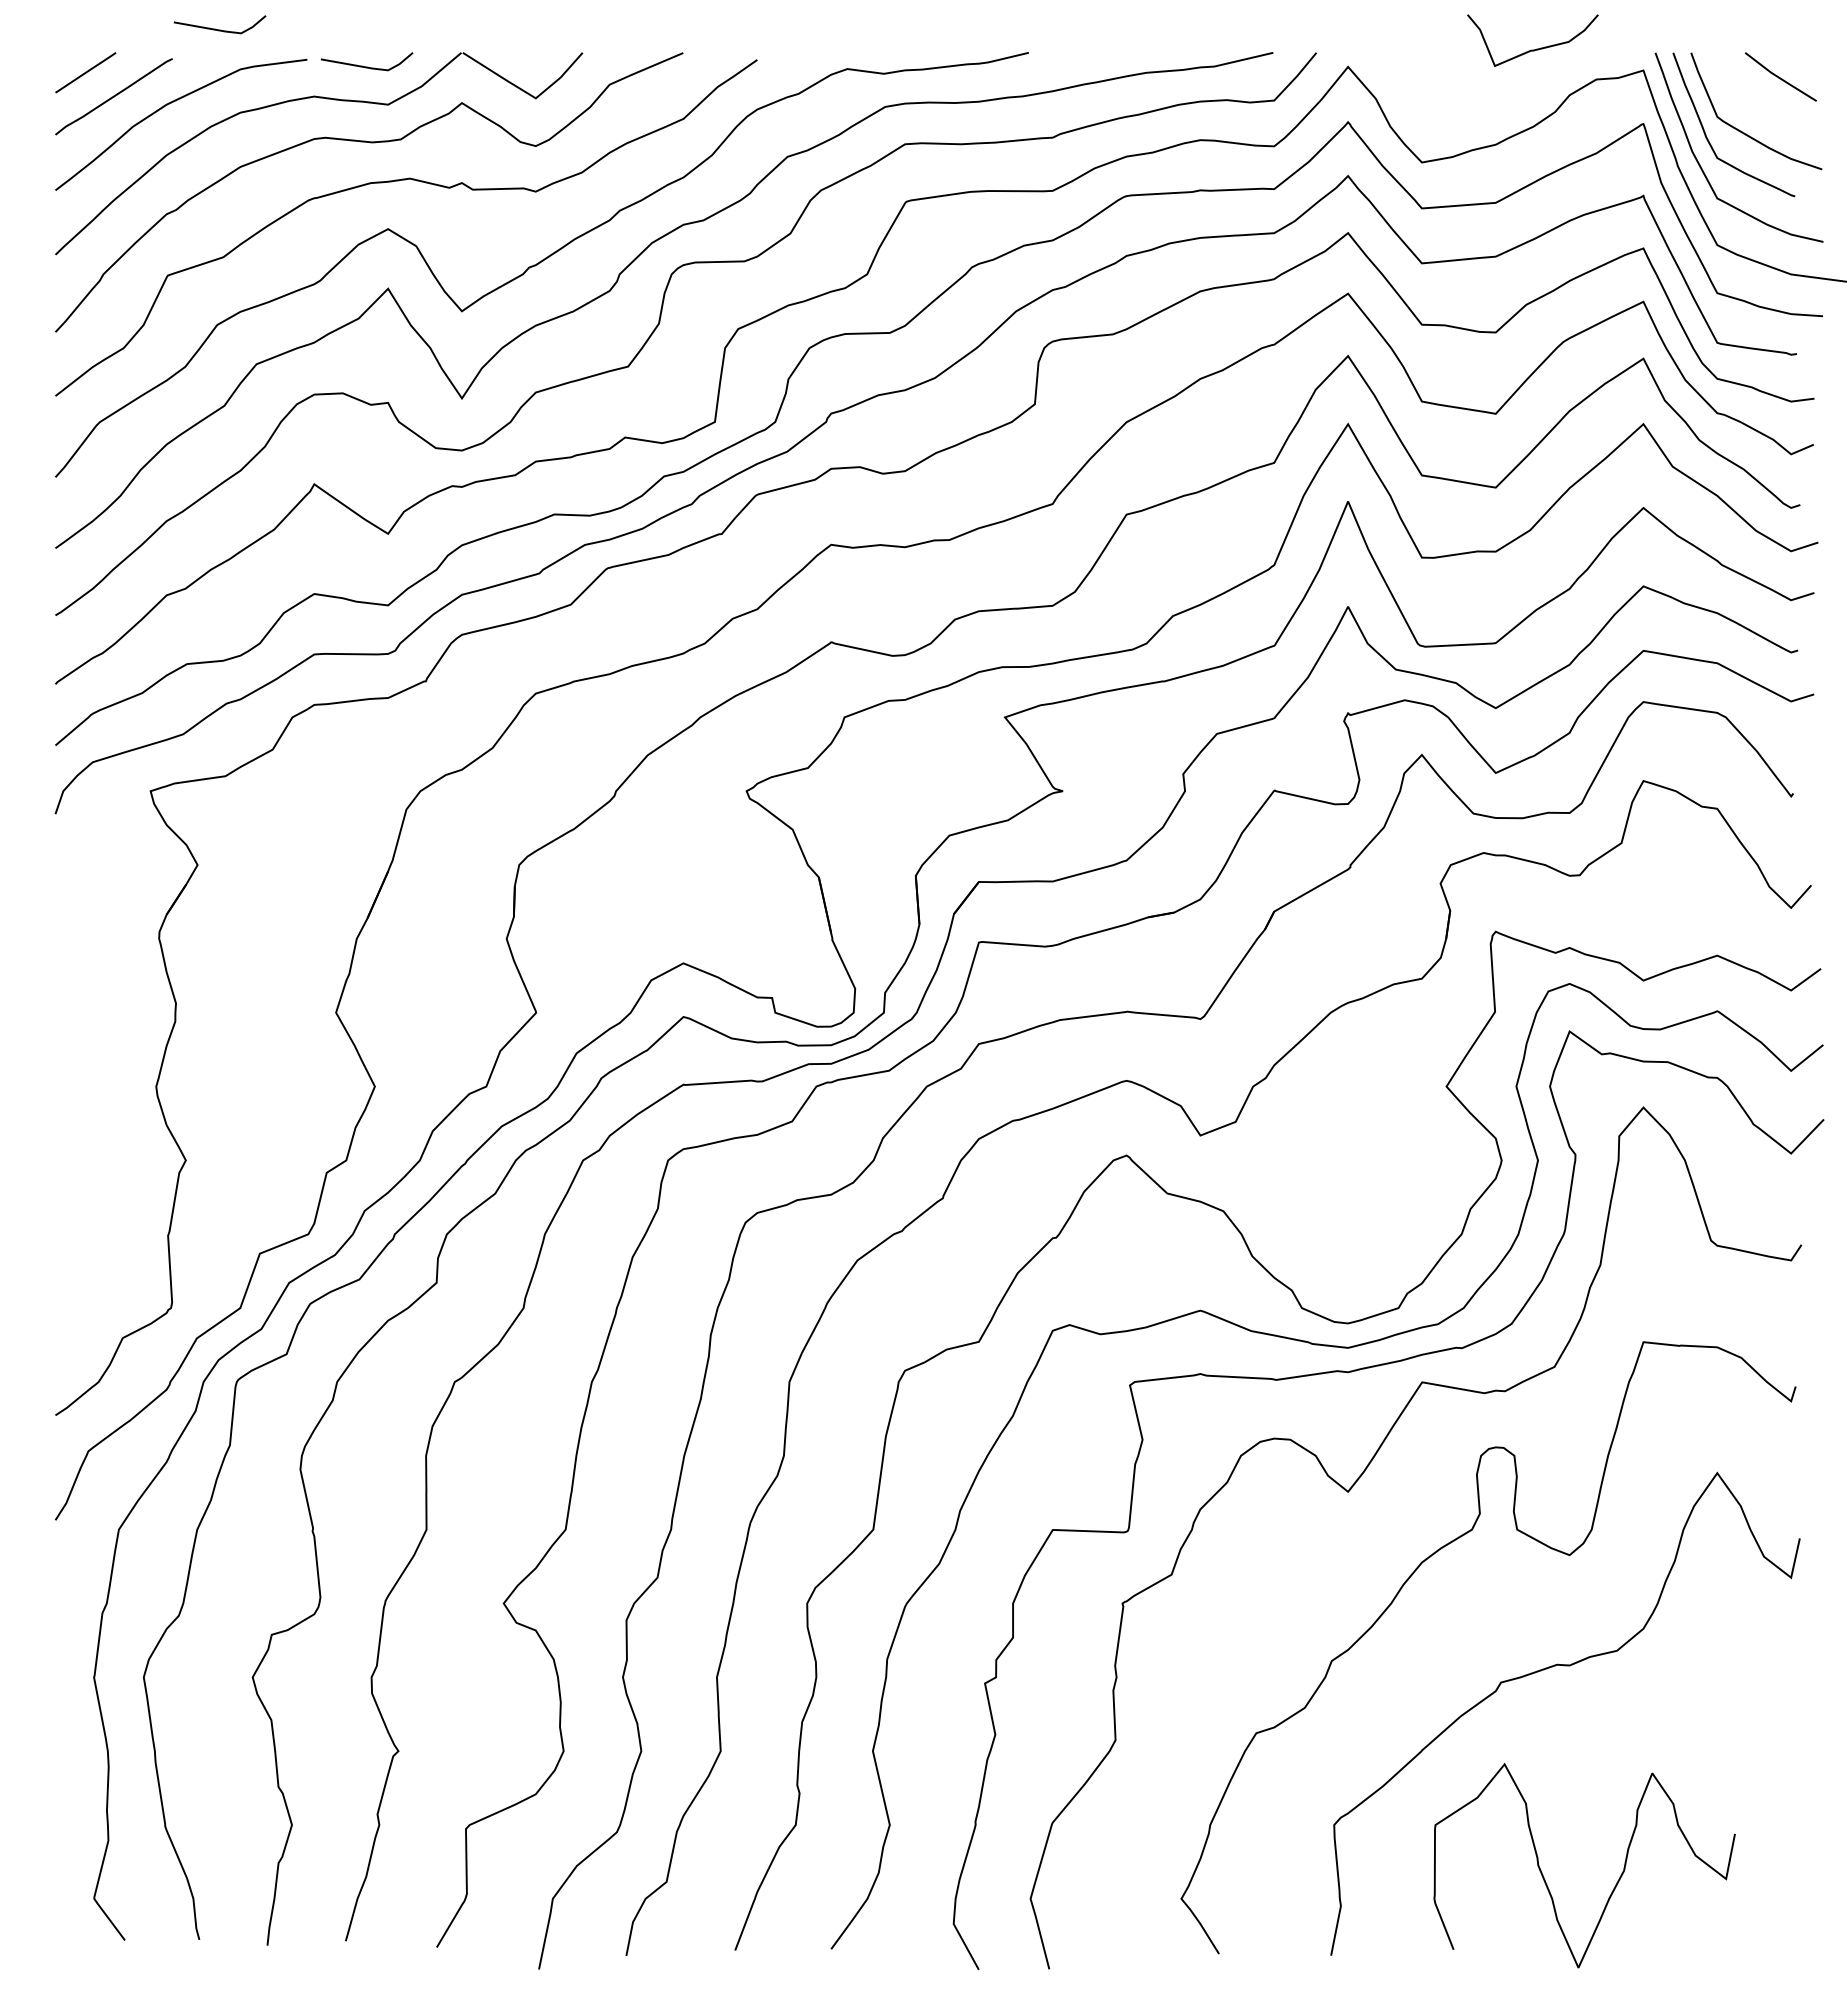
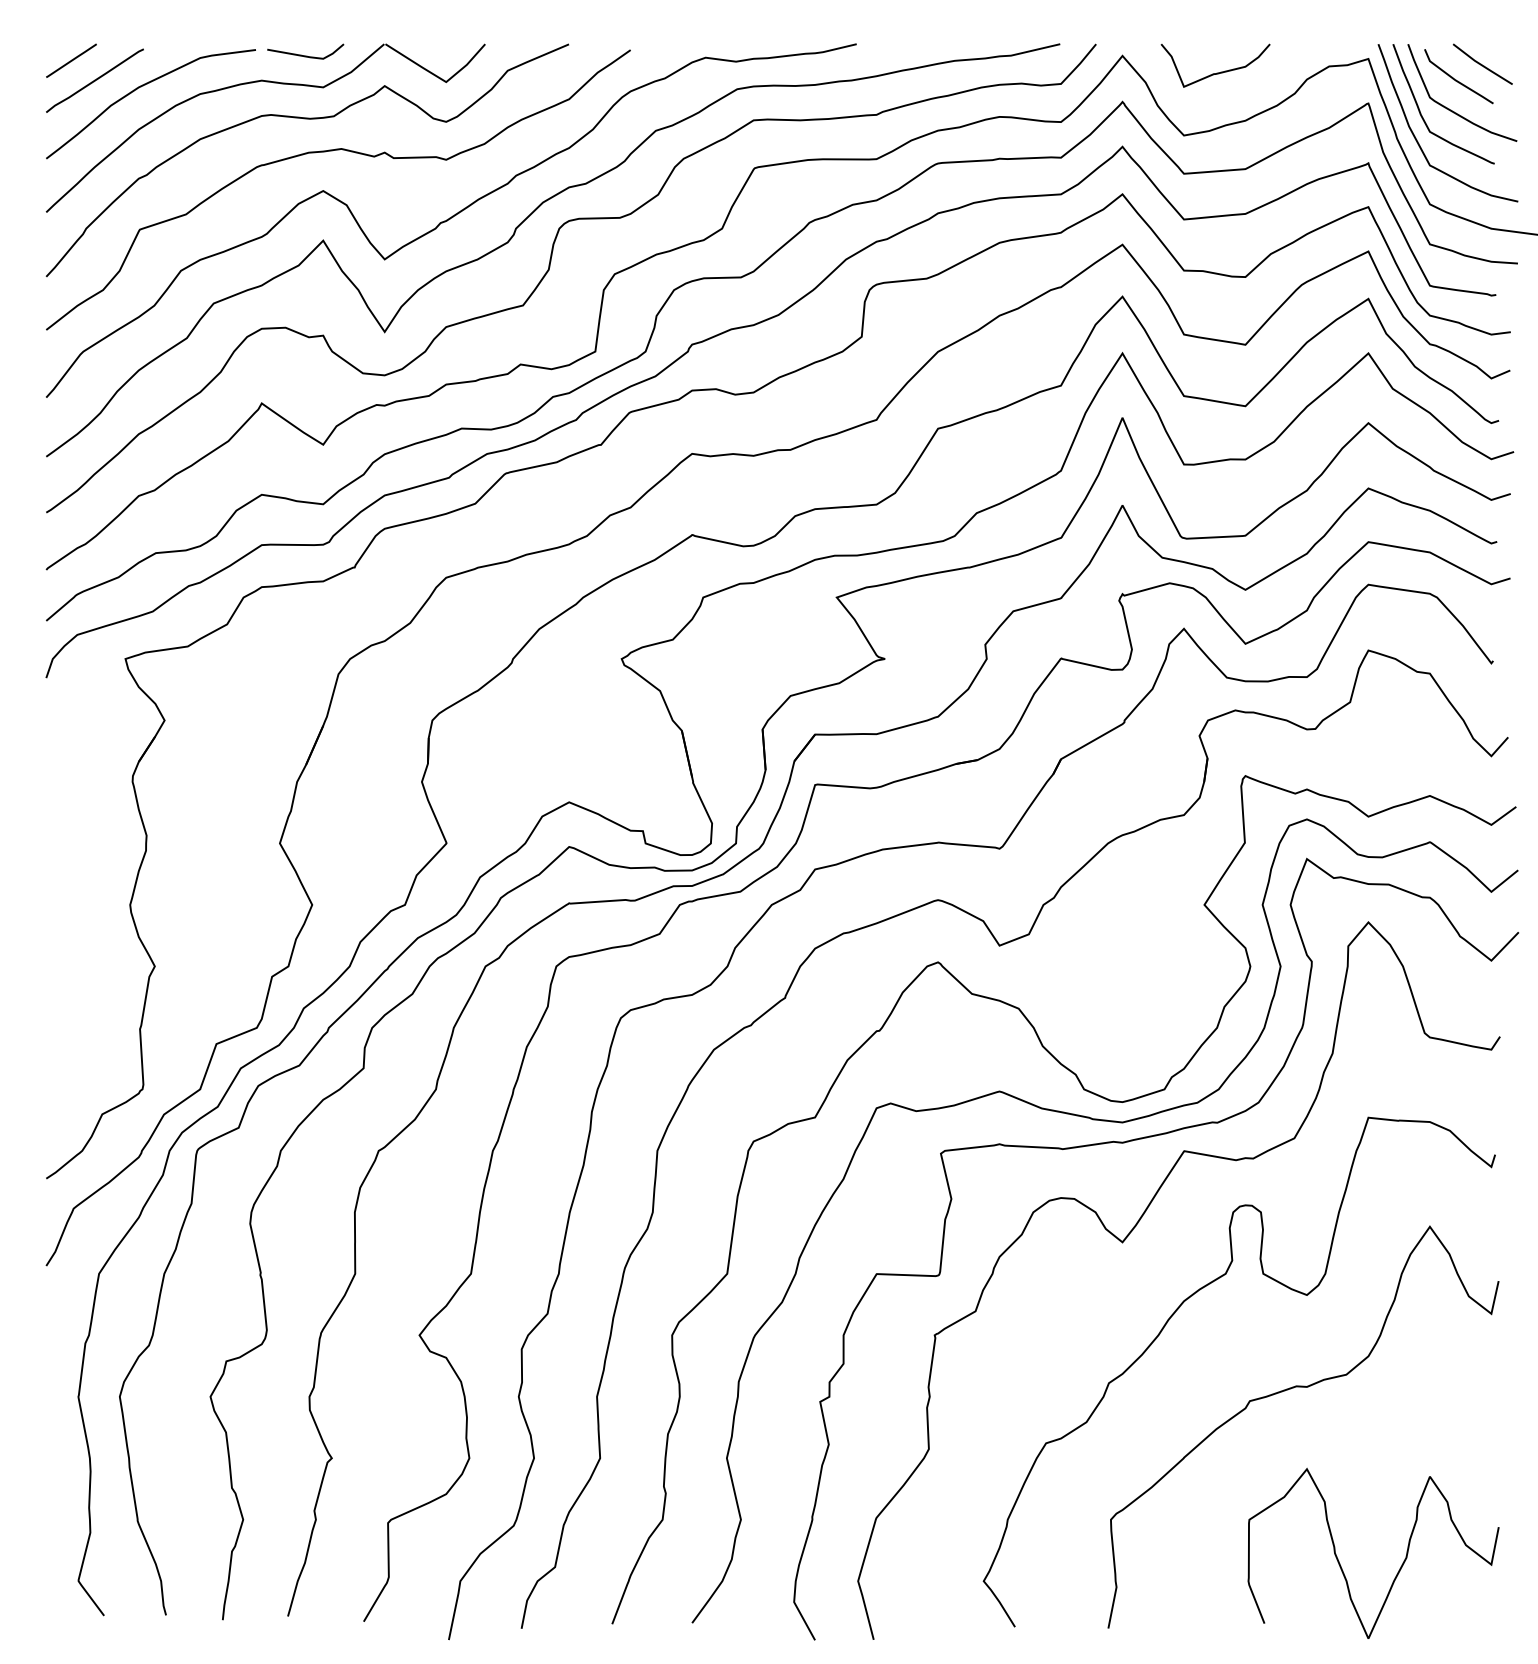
line: (219, 29) -> (182, 24), removed
curve: (1536, 48) -> (1218, 72), moved
curve: (1749, 95) -> (1456, 79), added
curve: (1616, 1882) -> (1400, 1567), moved

